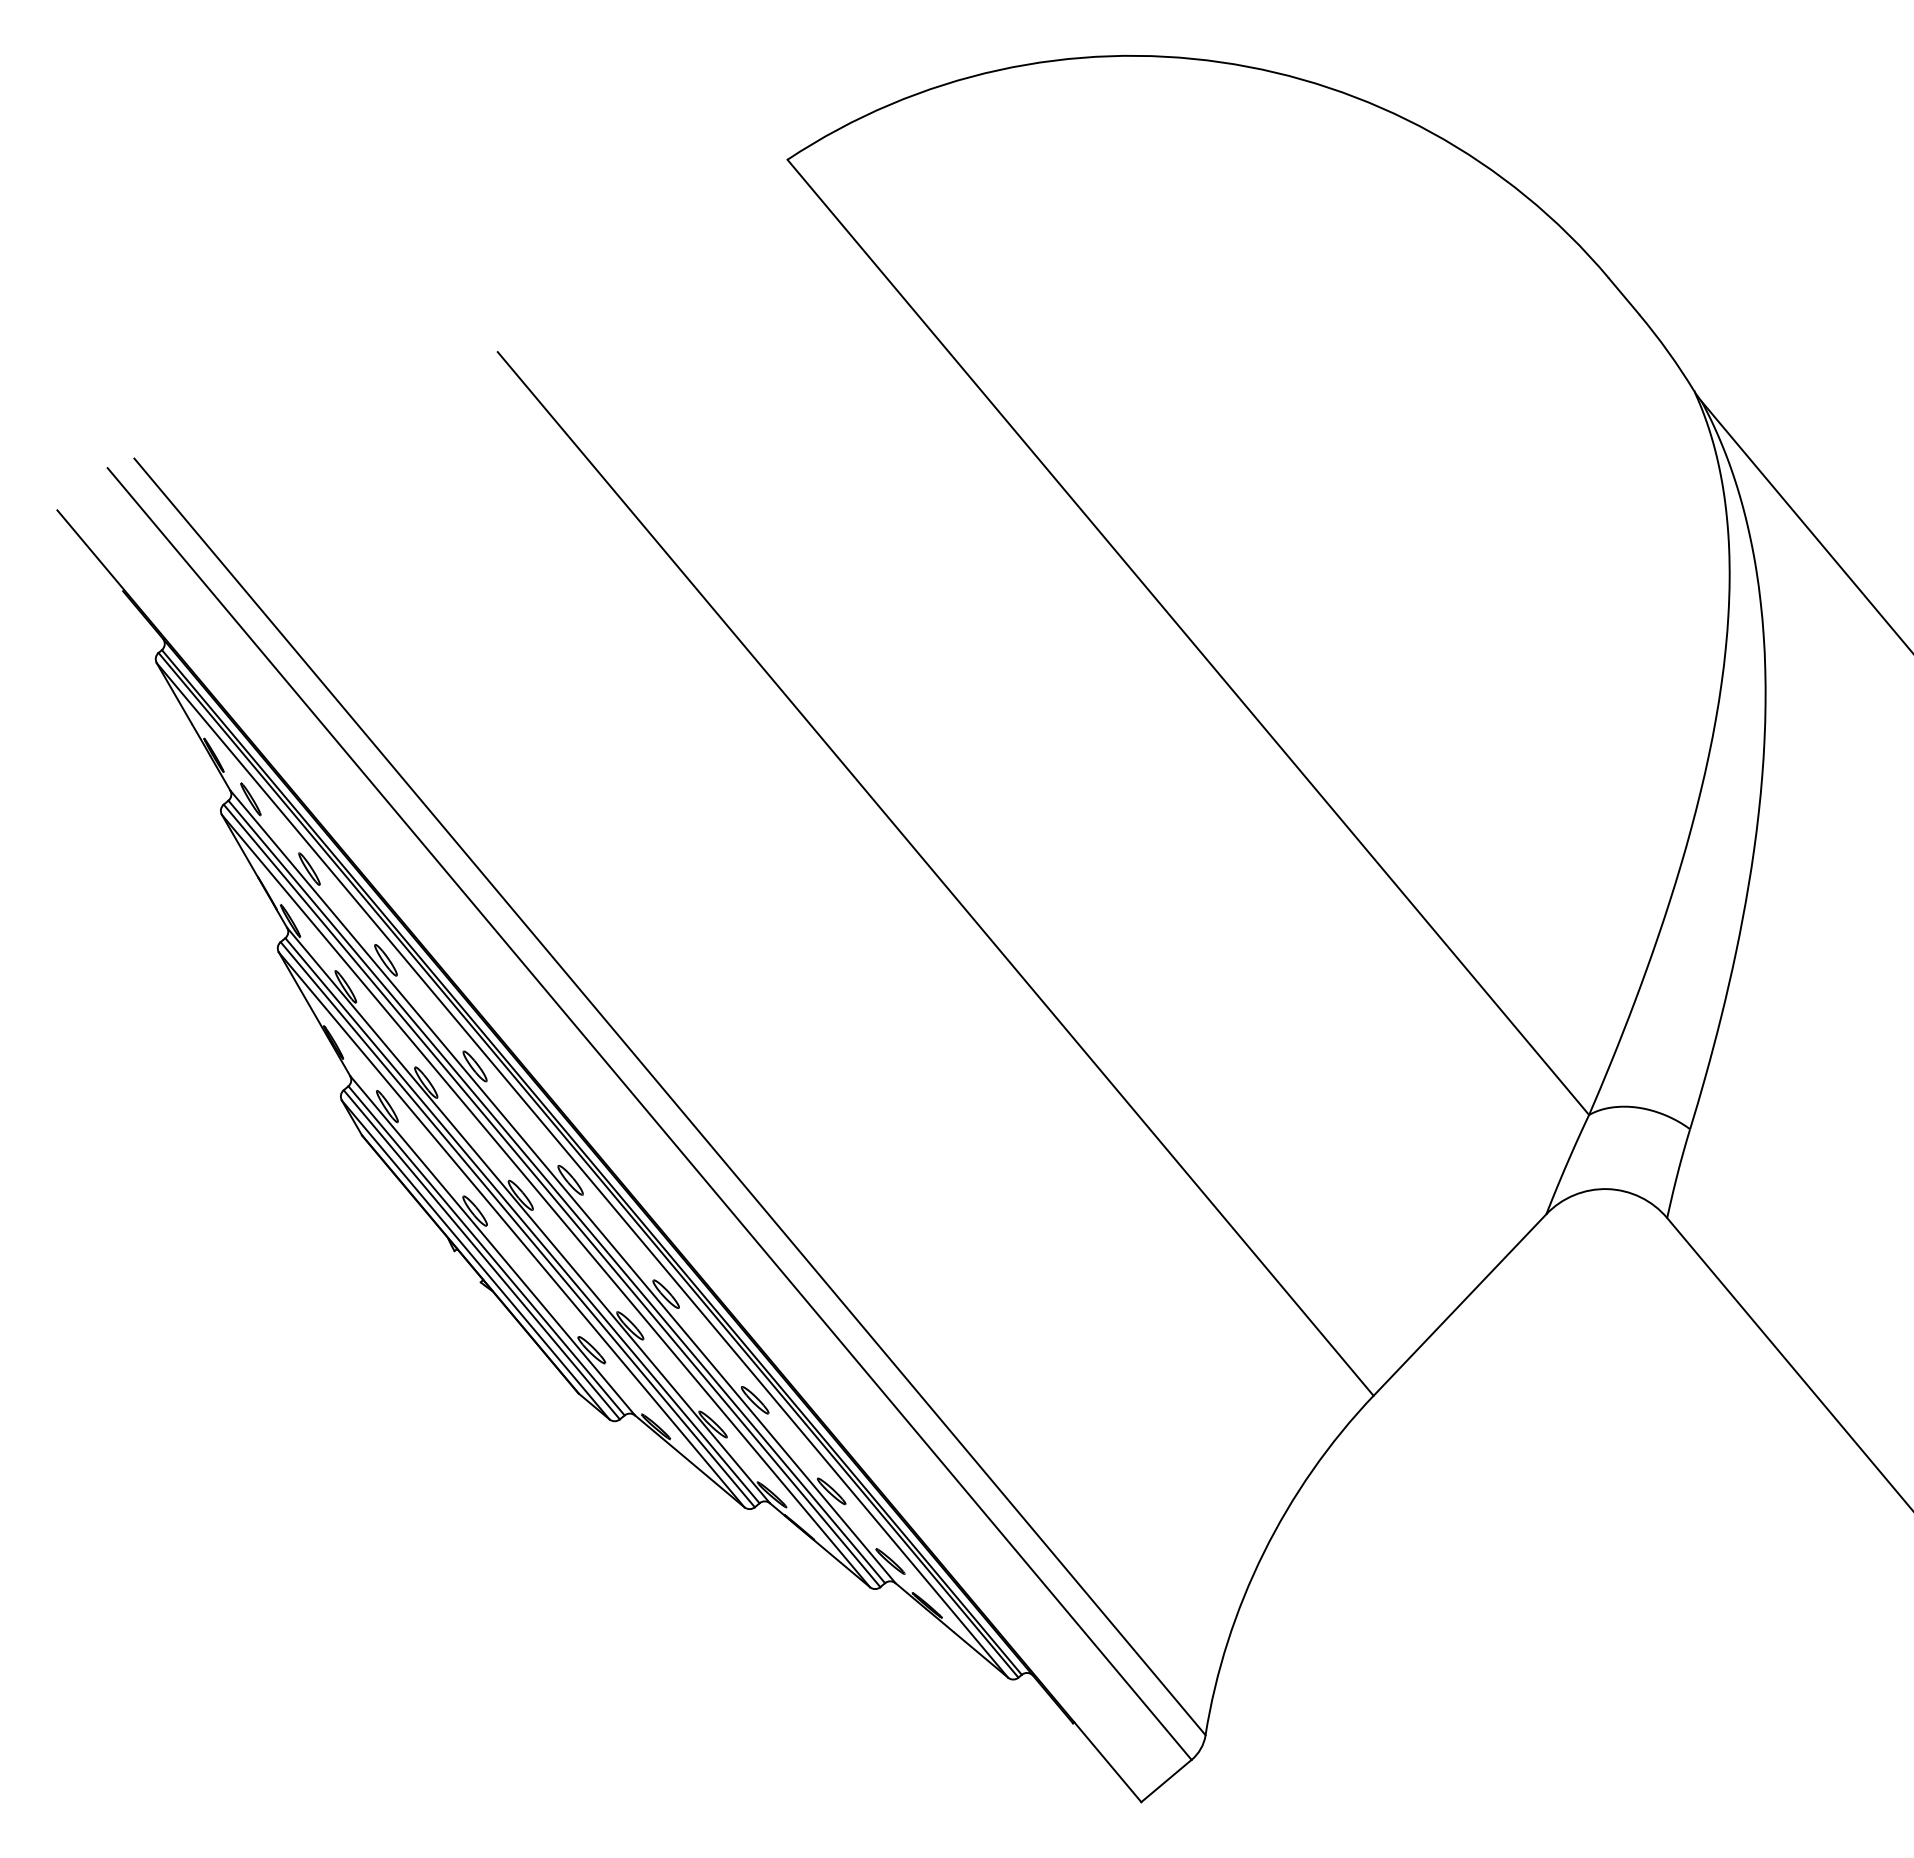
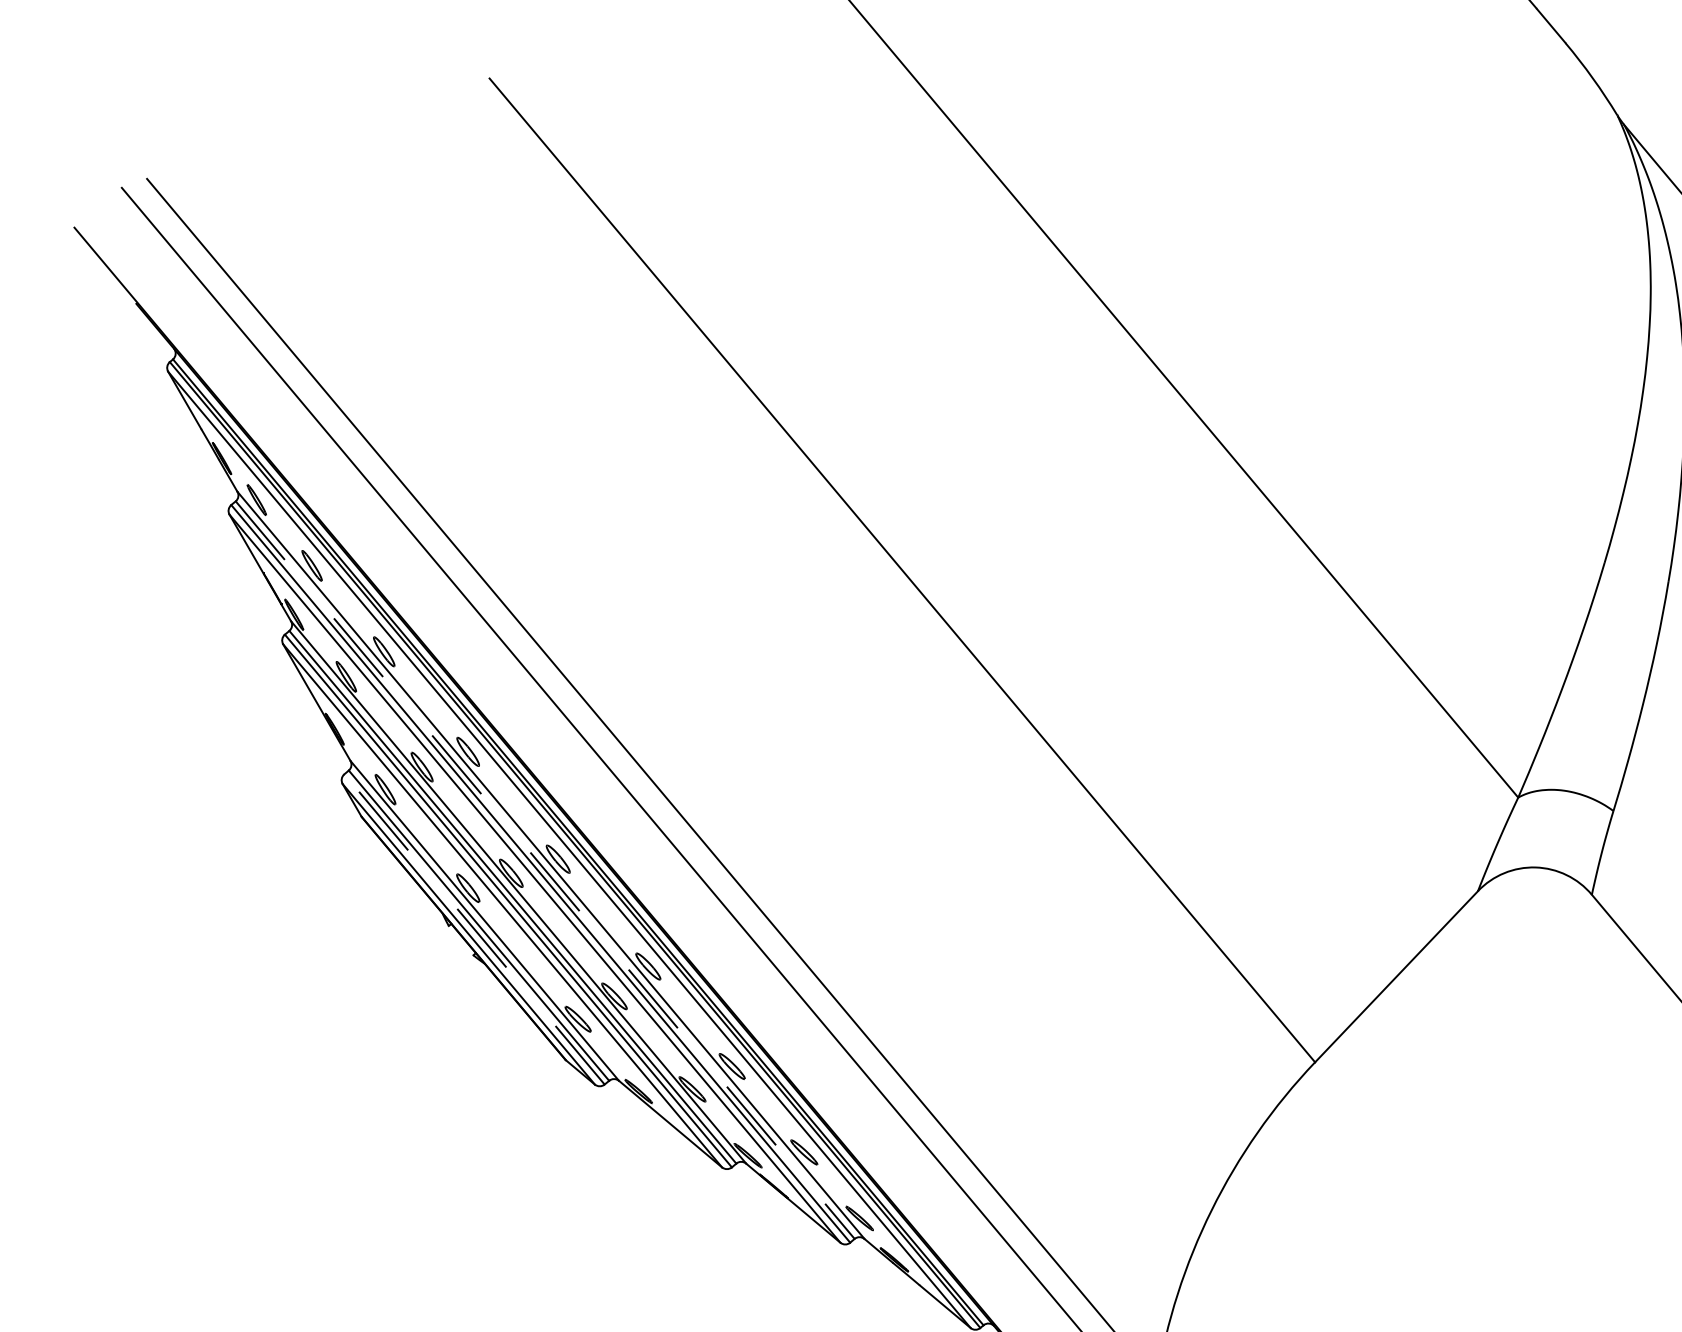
line: (556, 1191) -> (544, 869), solid -> dashed
line: (481, 1254) -> (474, 929), solid -> dashed

